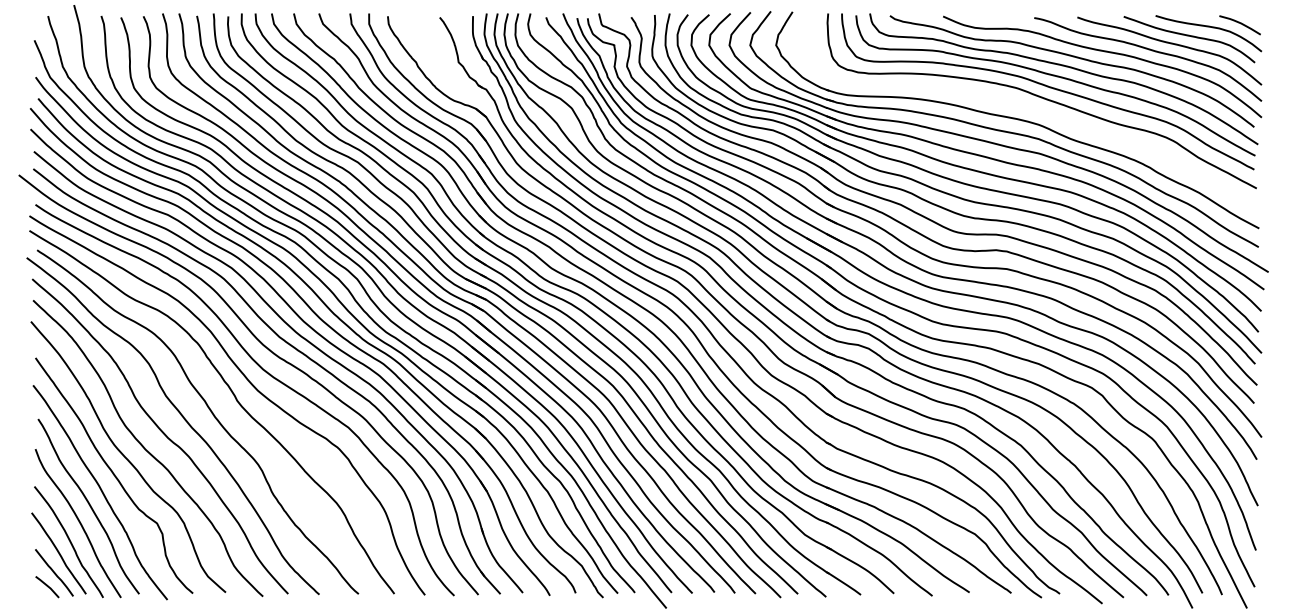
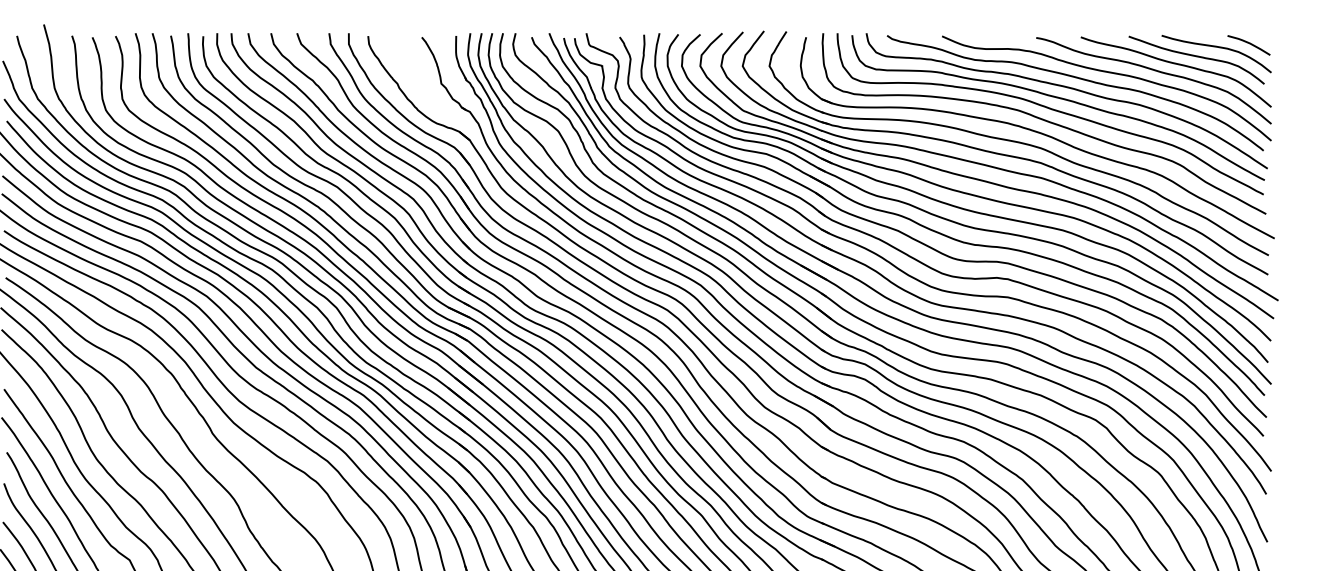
part: (1035, 114) -> (1037, 137), added

